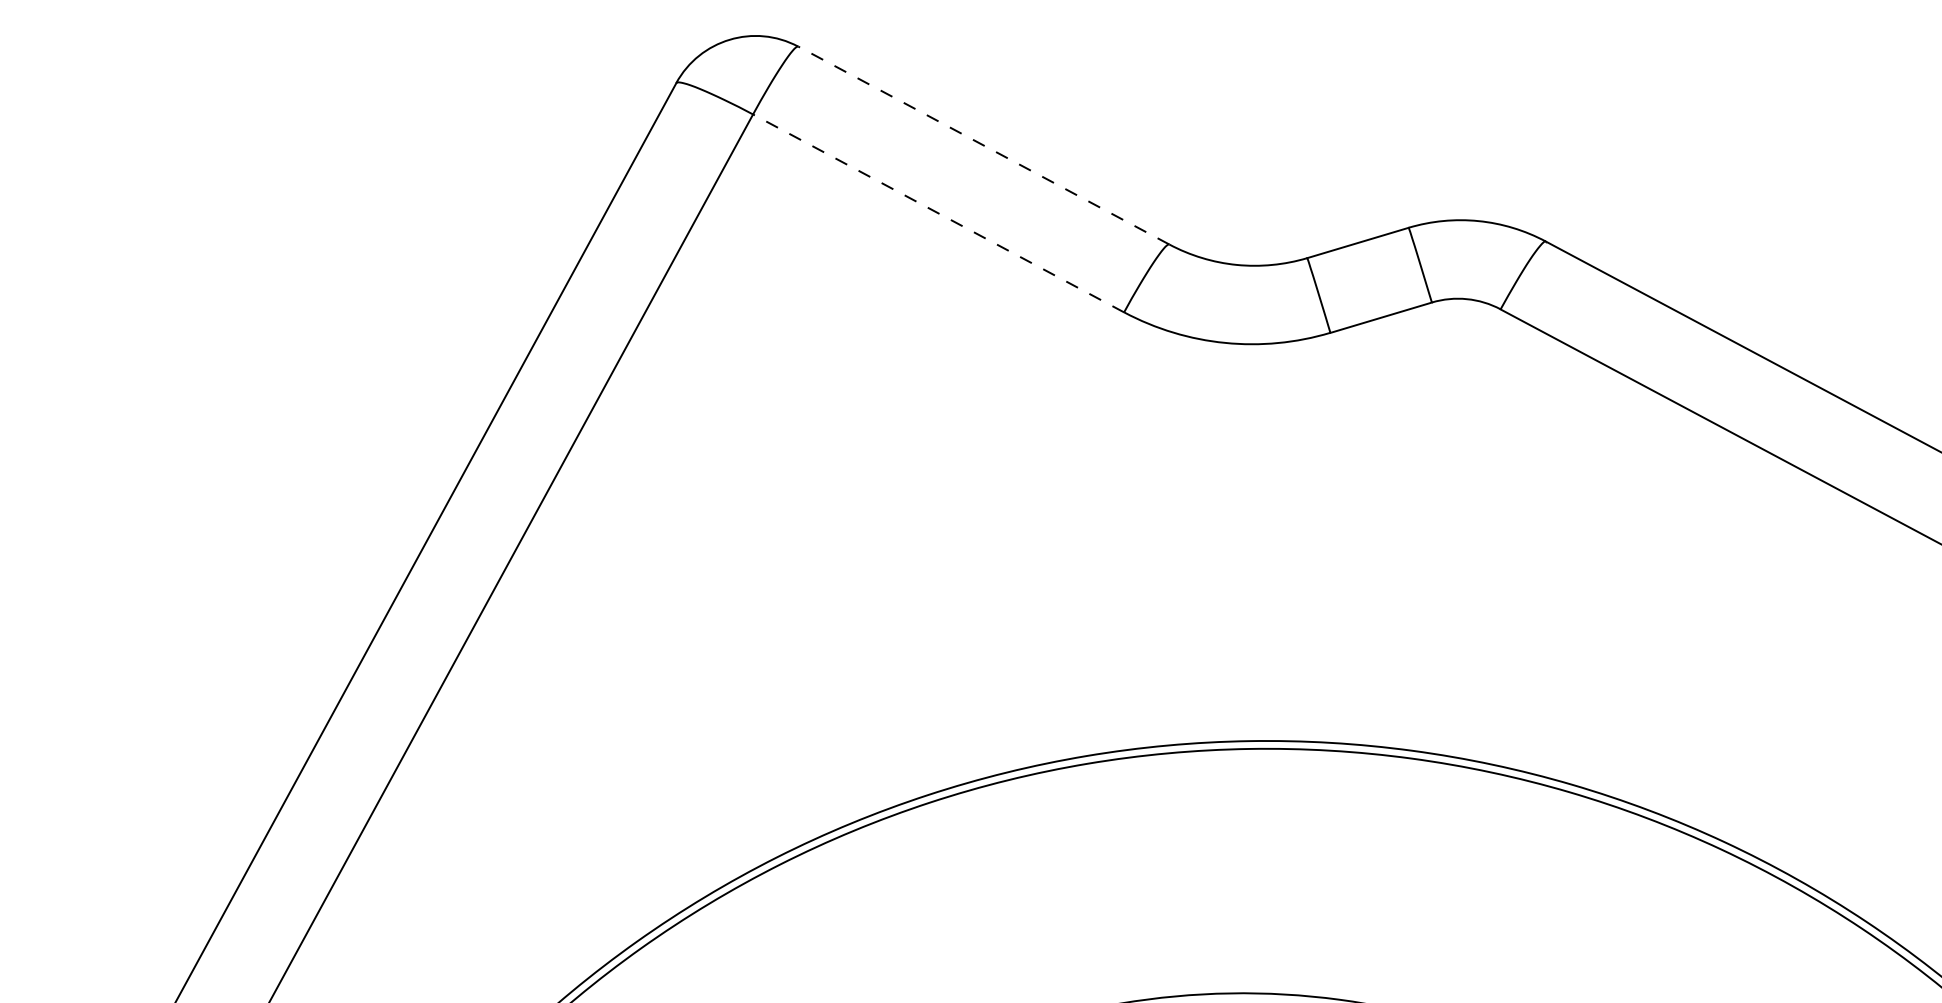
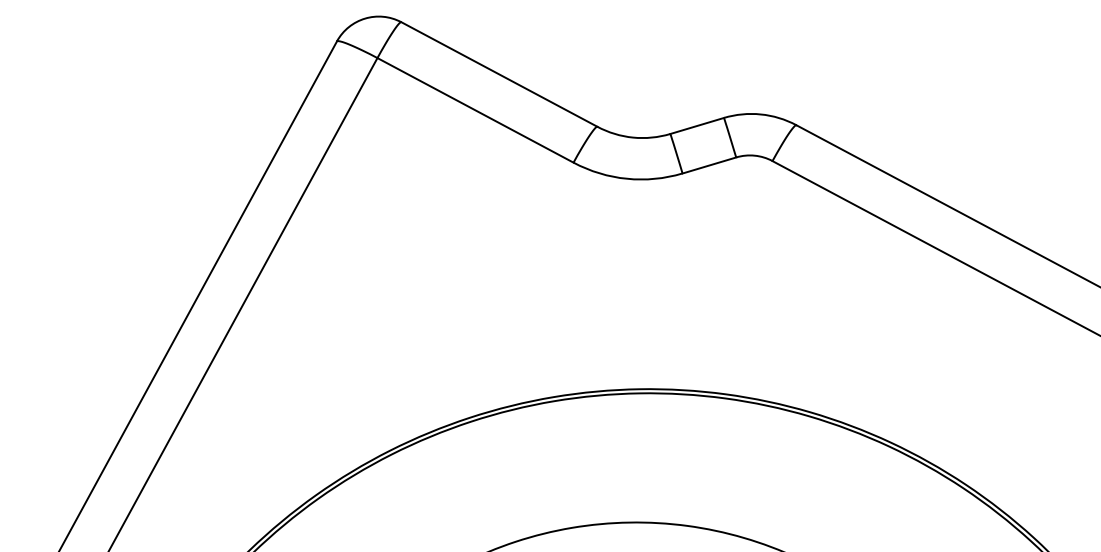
line: (982, 145) -> (498, 74), dashed -> solid
line: (938, 213) -> (475, 110), dashed -> solid

